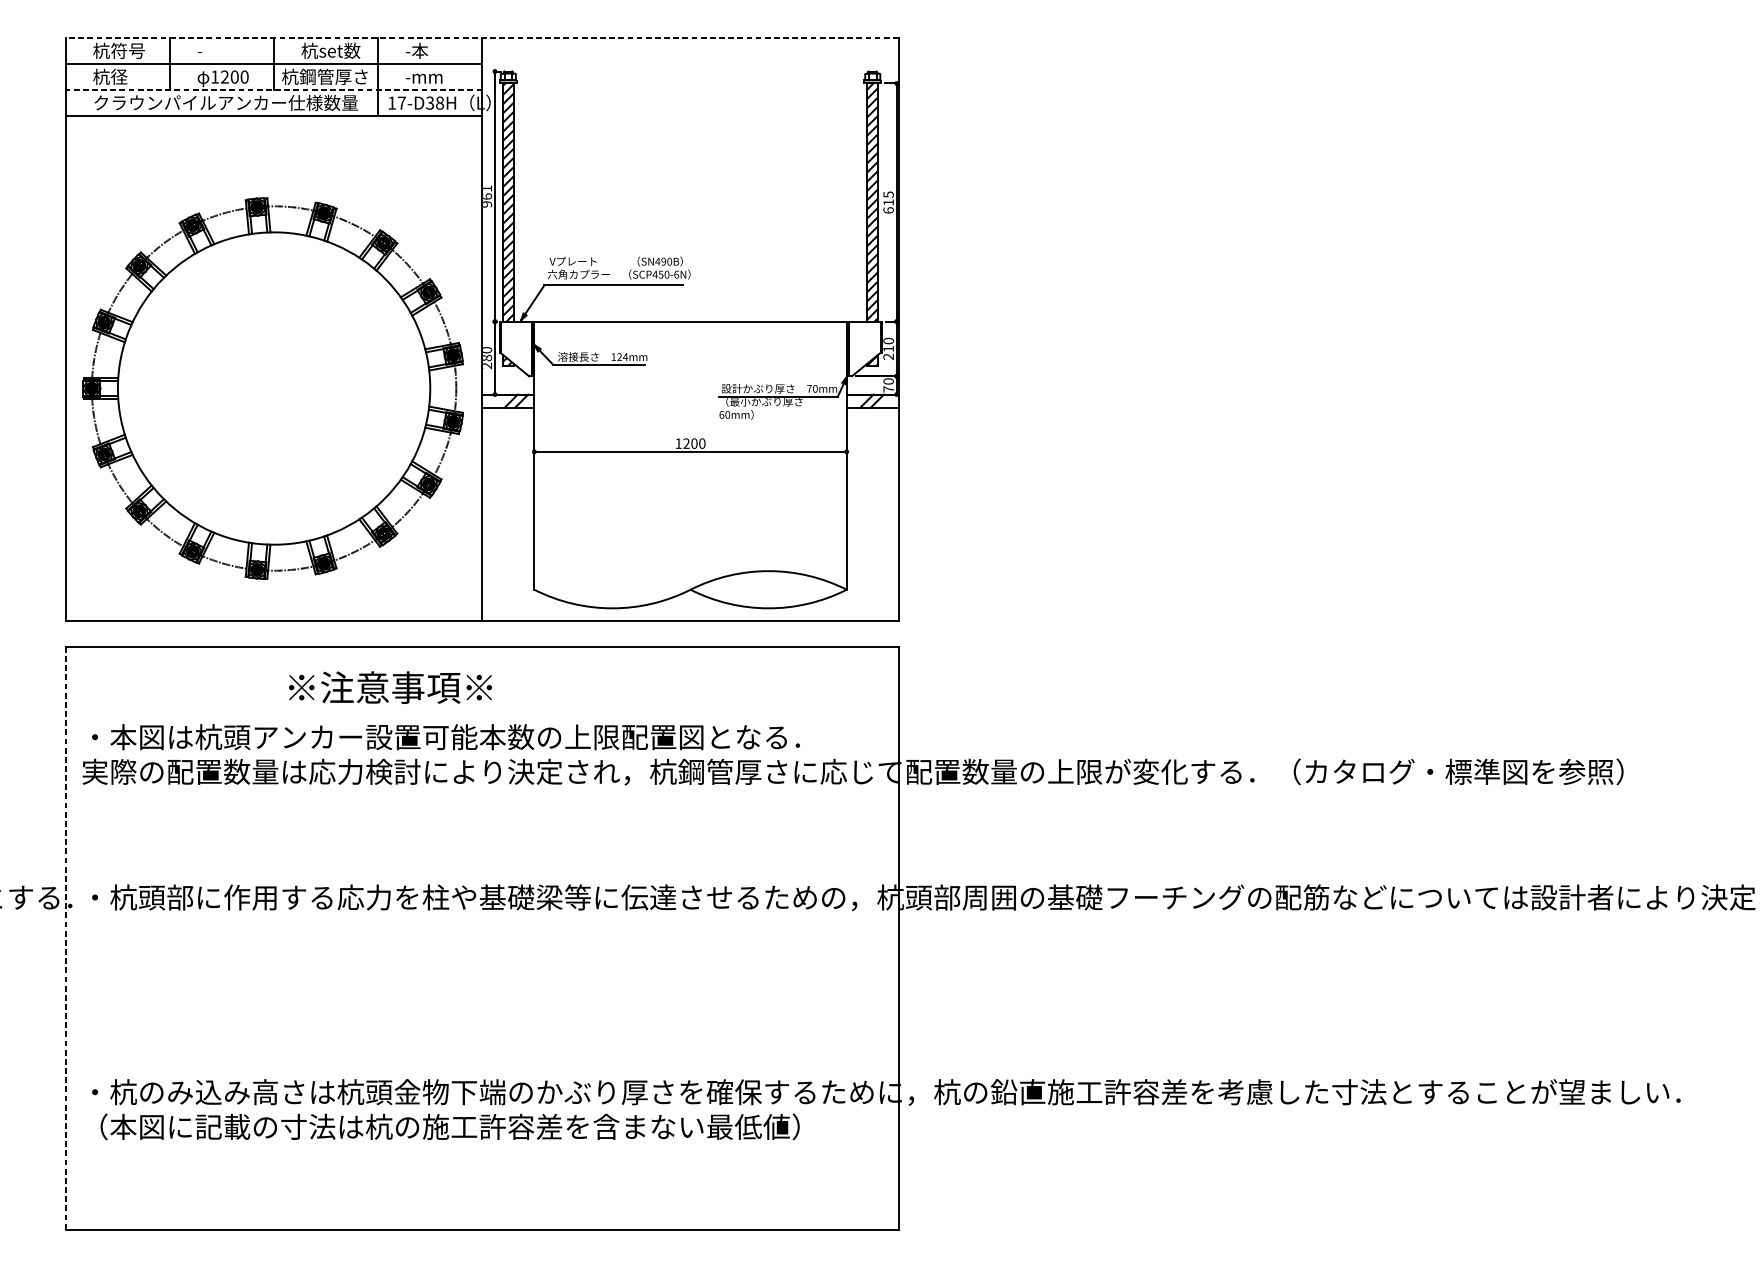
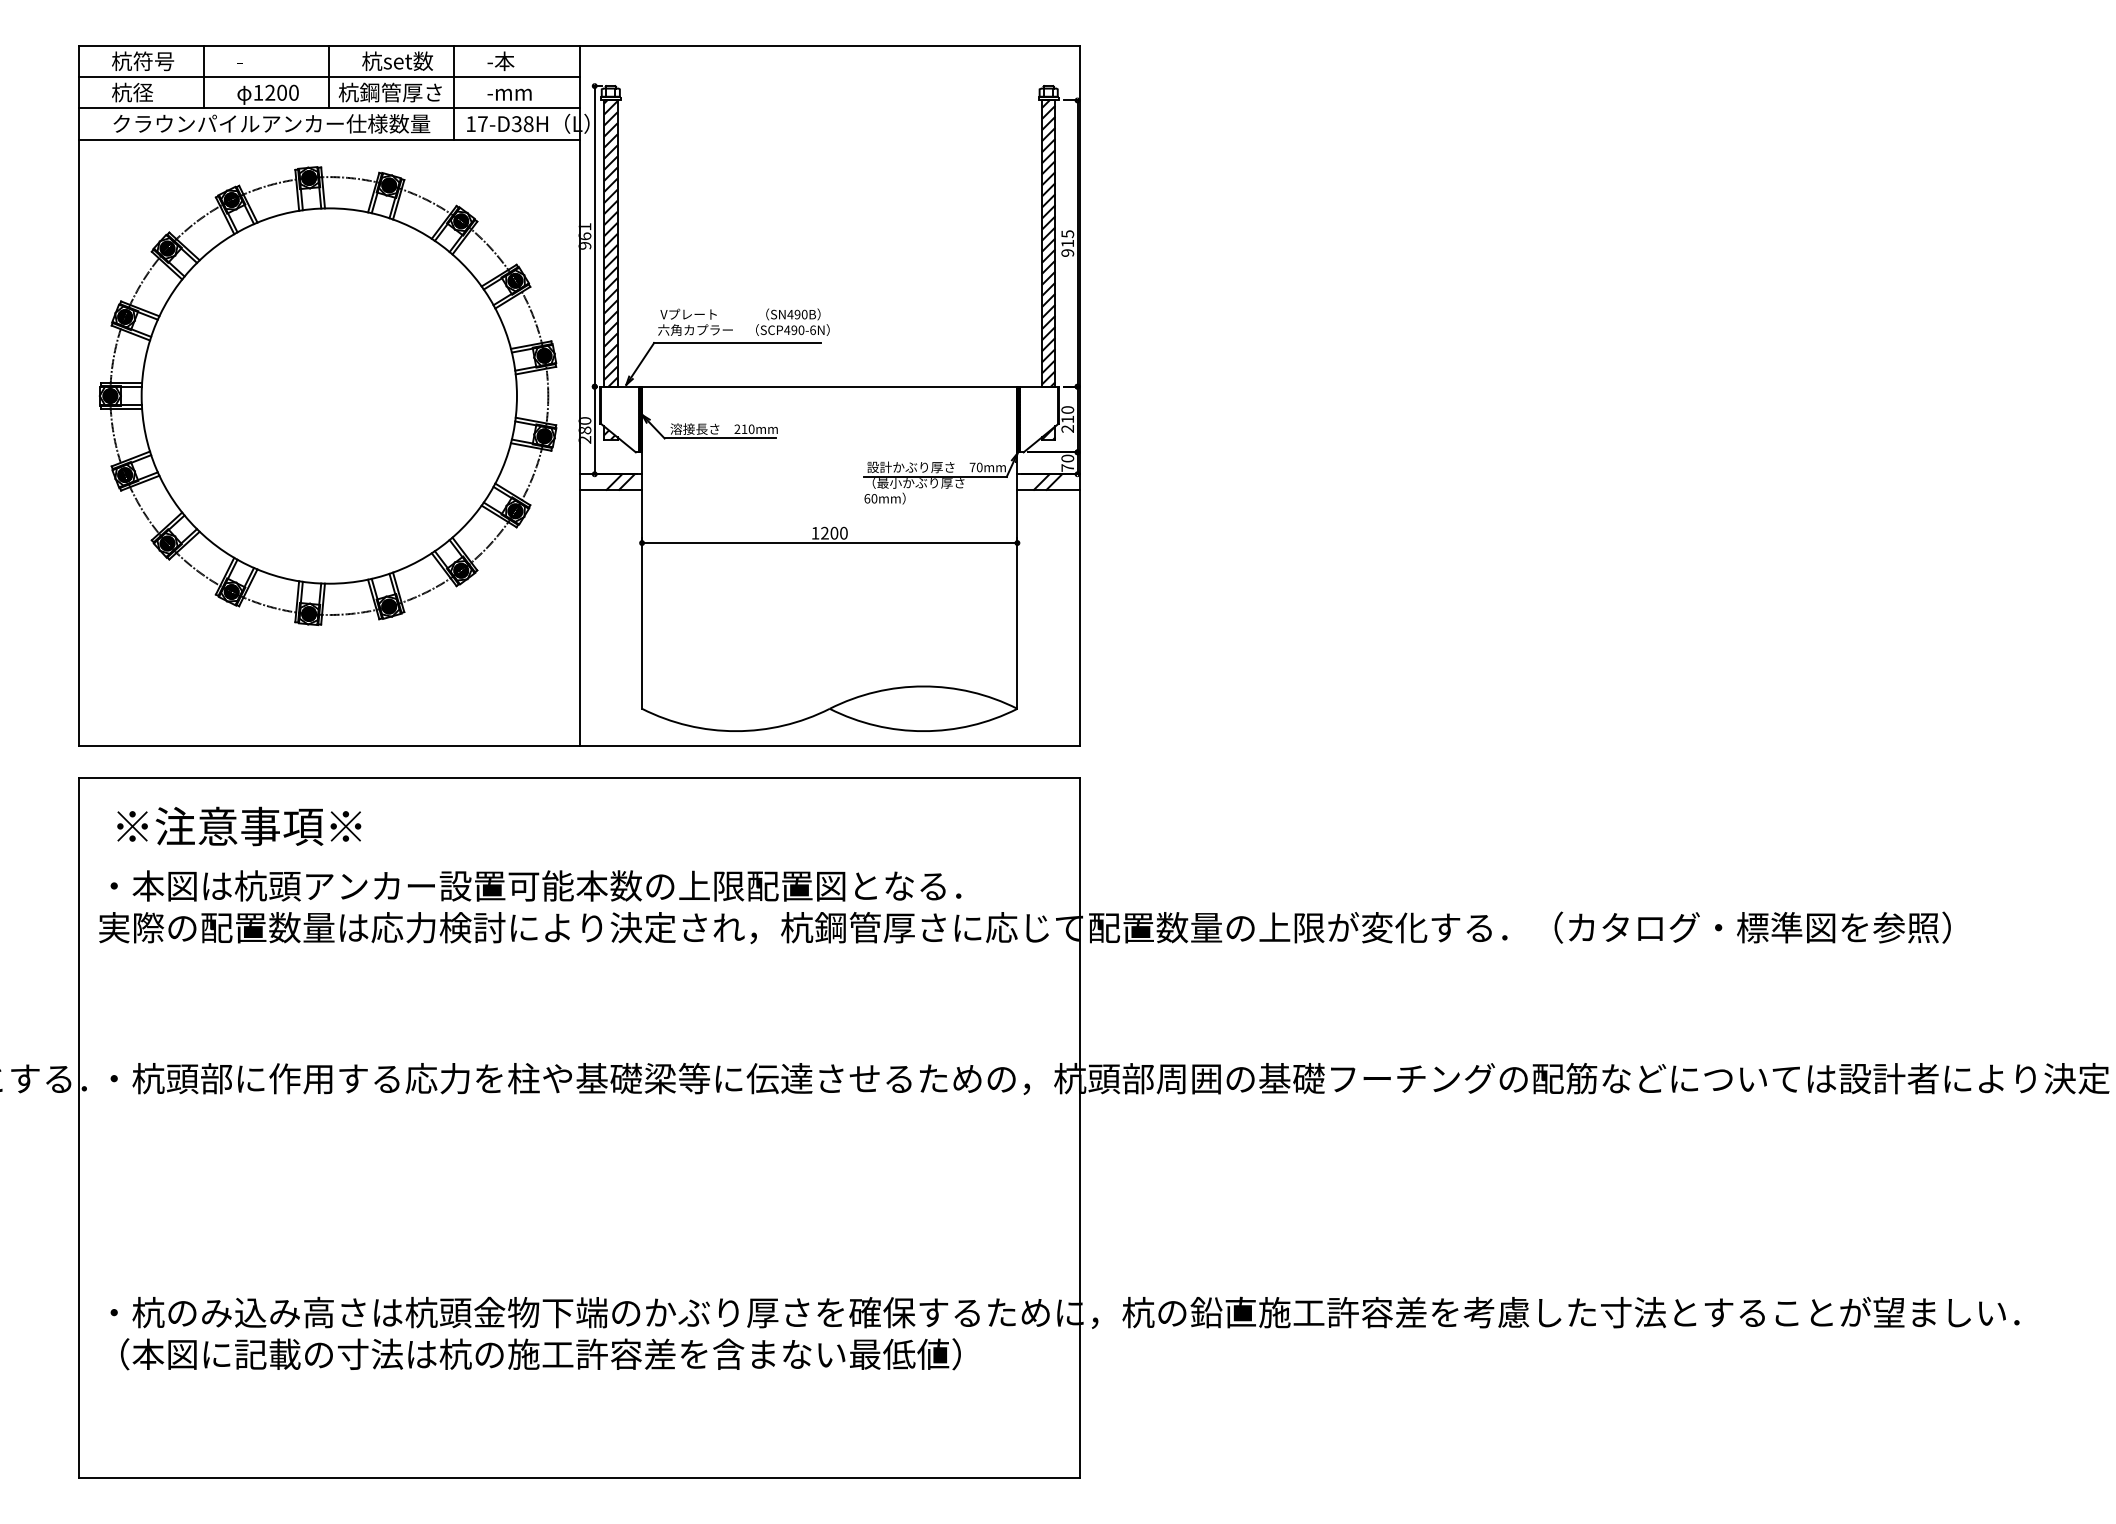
line: (482, 37) -> (579, 45), dashed -> solid
line: (273, 90) -> (328, 108), dashed -> solid
text: (888, 209) -> (1067, 252), 615 -> 915
text: (661, 274) -> (794, 329), SCP450-6N -> SCP490-6N
text: (619, 357) -> (744, 429), 124mm -> 210mm
part: (272, 388) -> (327, 395), moved
text: (390, 687) -> (239, 826), moved
line: (66, 939) -> (79, 1128), dashed -> solid

